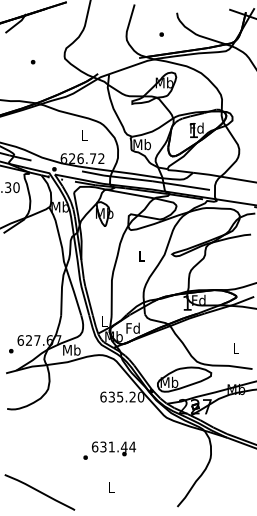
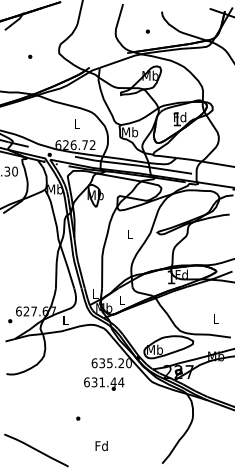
text: (132, 327) -> (121, 299), Fd -> L
text: (71, 349) -> (65, 319), Mb -> L
text: (114, 448) -> (104, 383), moved
text: (110, 487) -> (101, 445), L -> Fd

